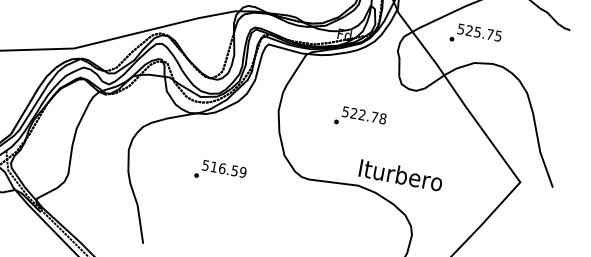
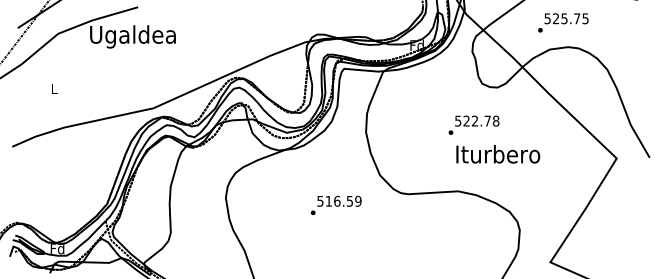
text: (476, 35) -> (563, 22), moved
text: (360, 118) -> (473, 124), moved
text: (220, 172) -> (336, 205), moved
text: (401, 175) -> (498, 154), moved

